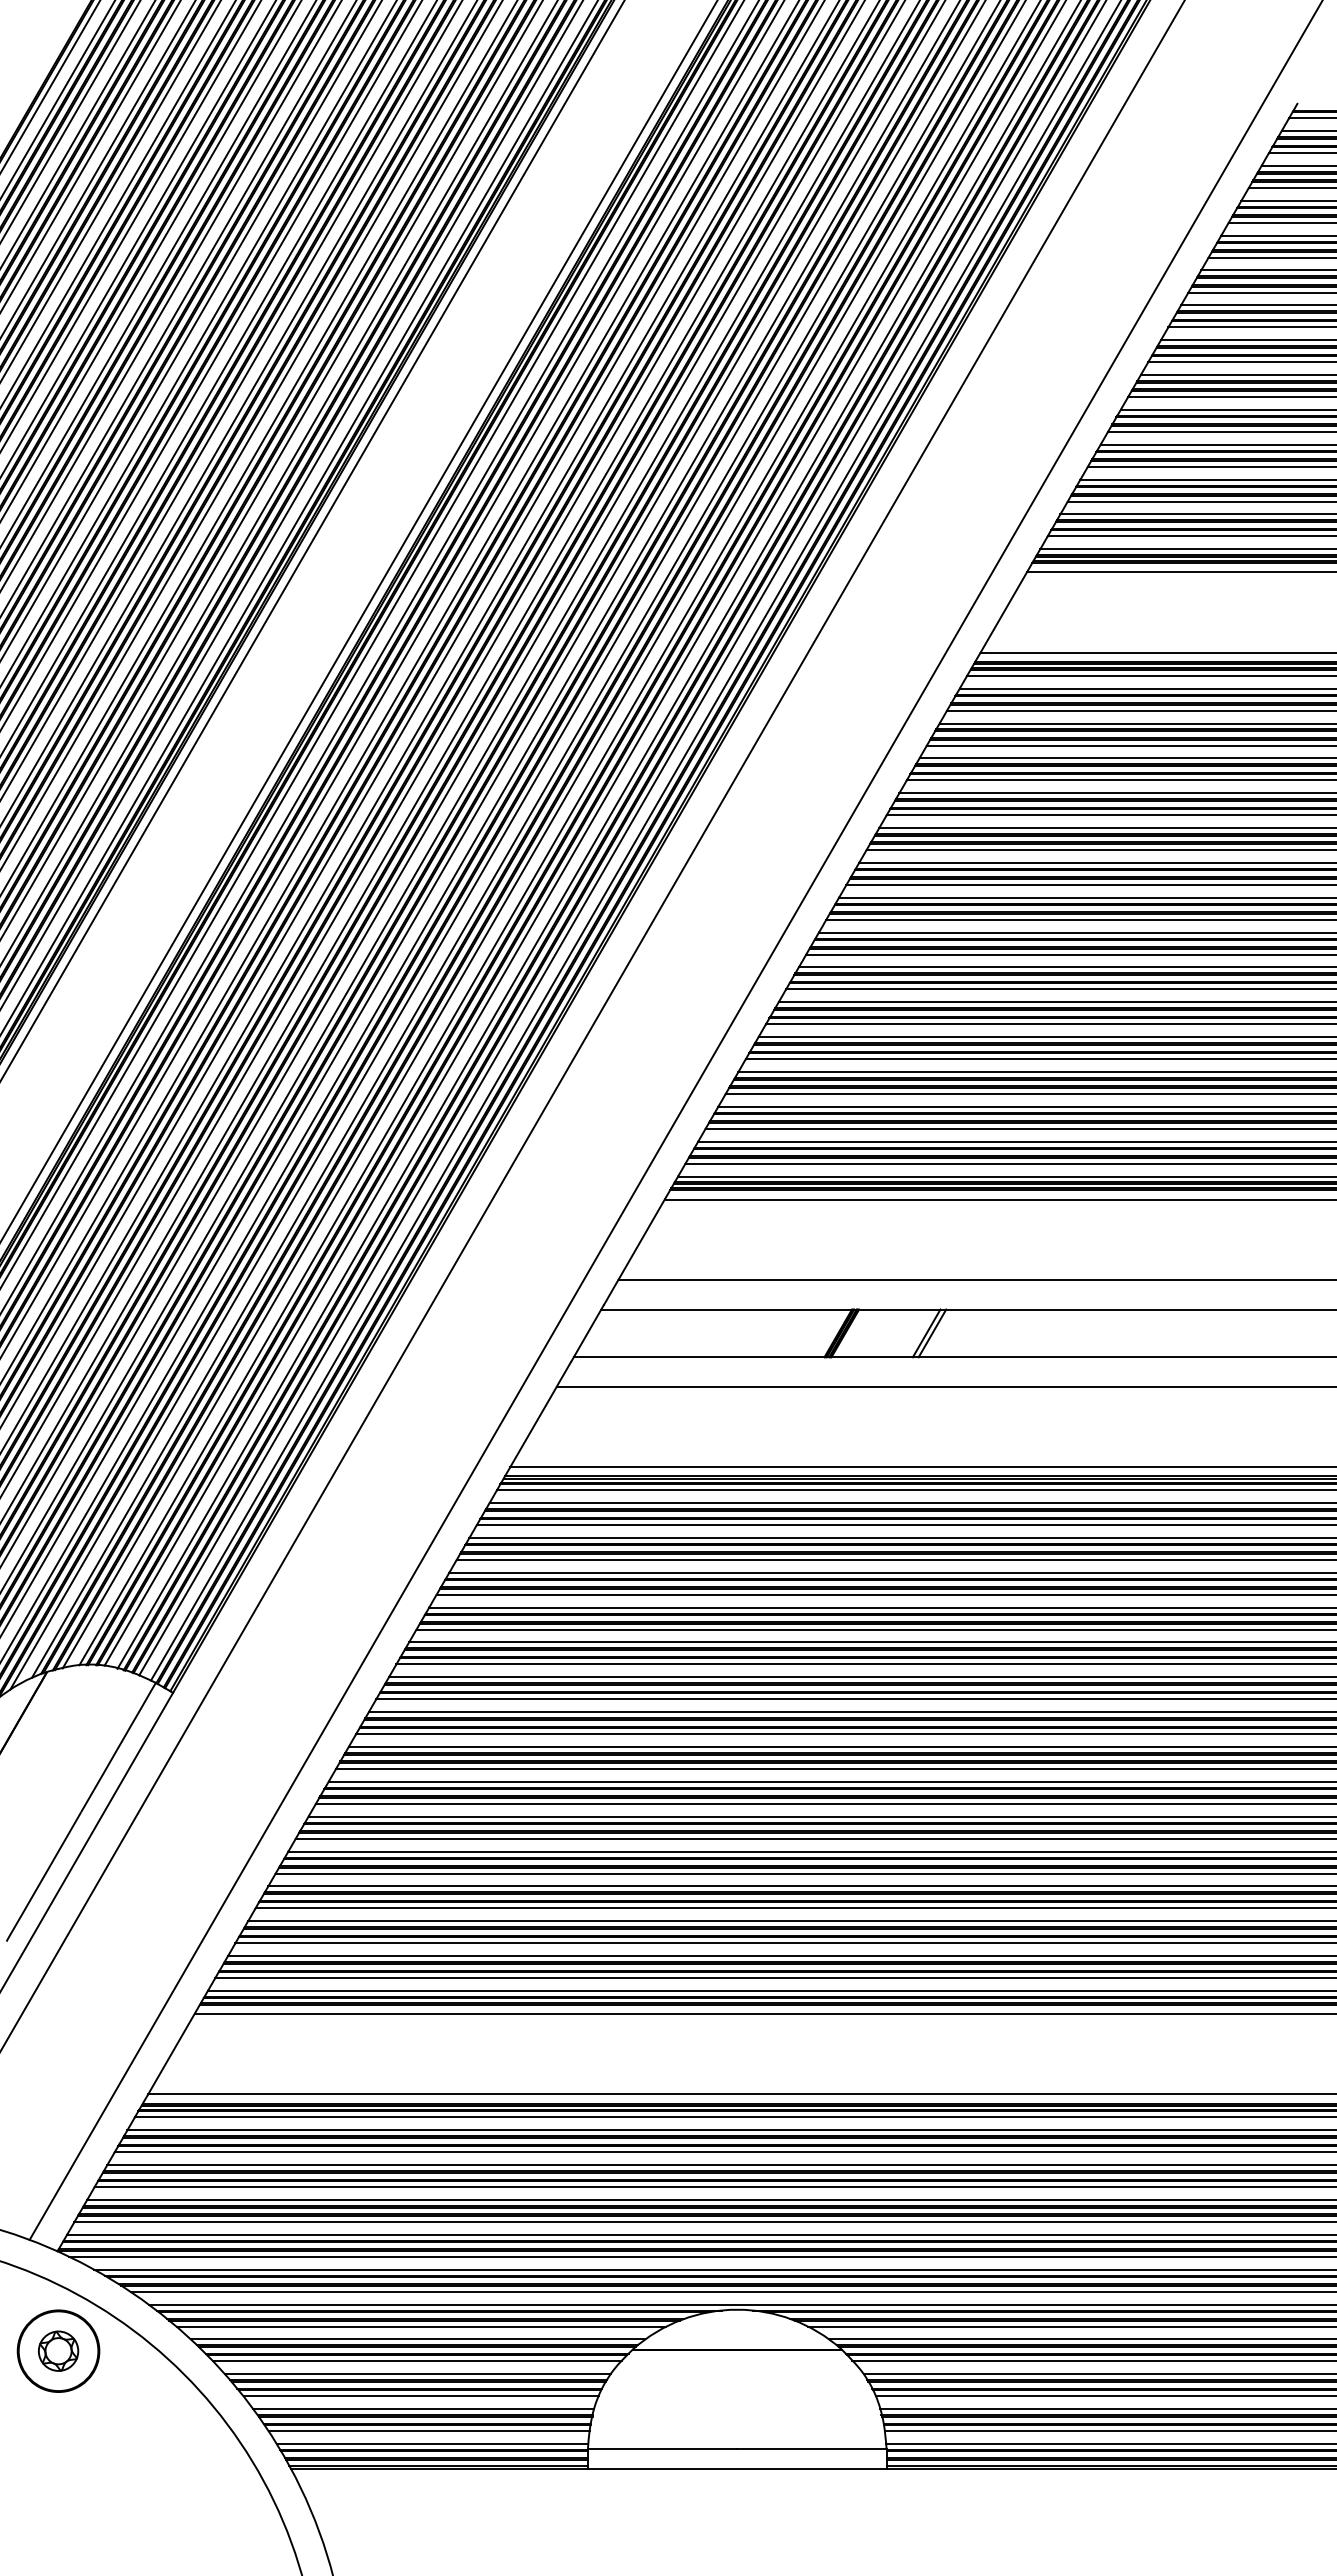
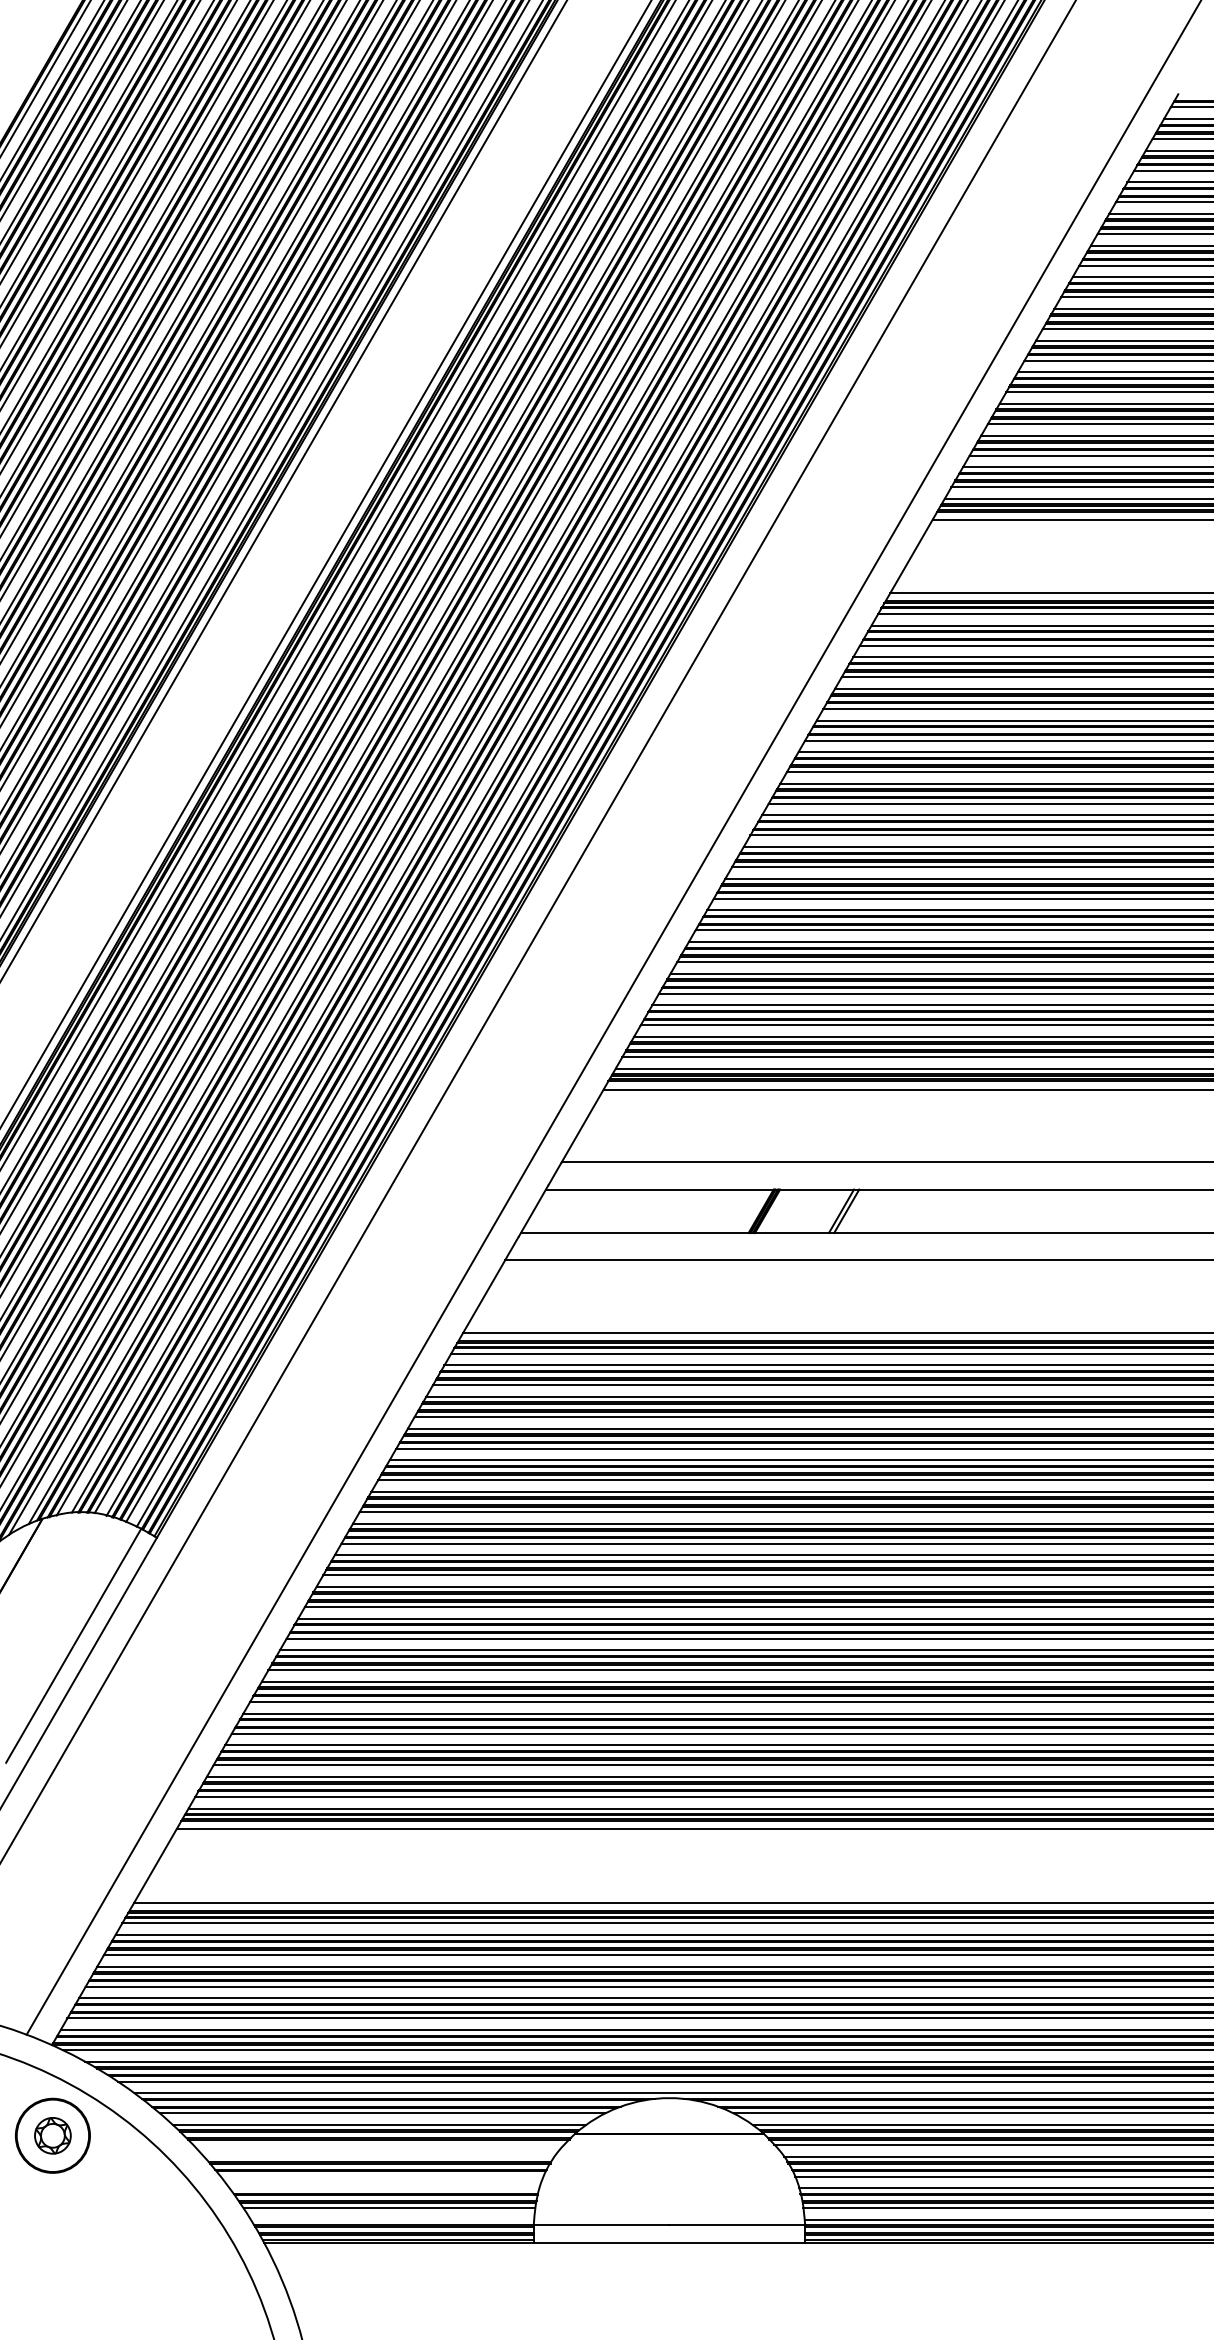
line: (417, 2361) -> (378, 2145), removed
line: (418, 2374) -> (379, 2156), removed
line: (420, 2396) -> (381, 2176), removed
line: (423, 2409) -> (384, 2188), removed
line: (432, 2443) -> (392, 2219), removed

